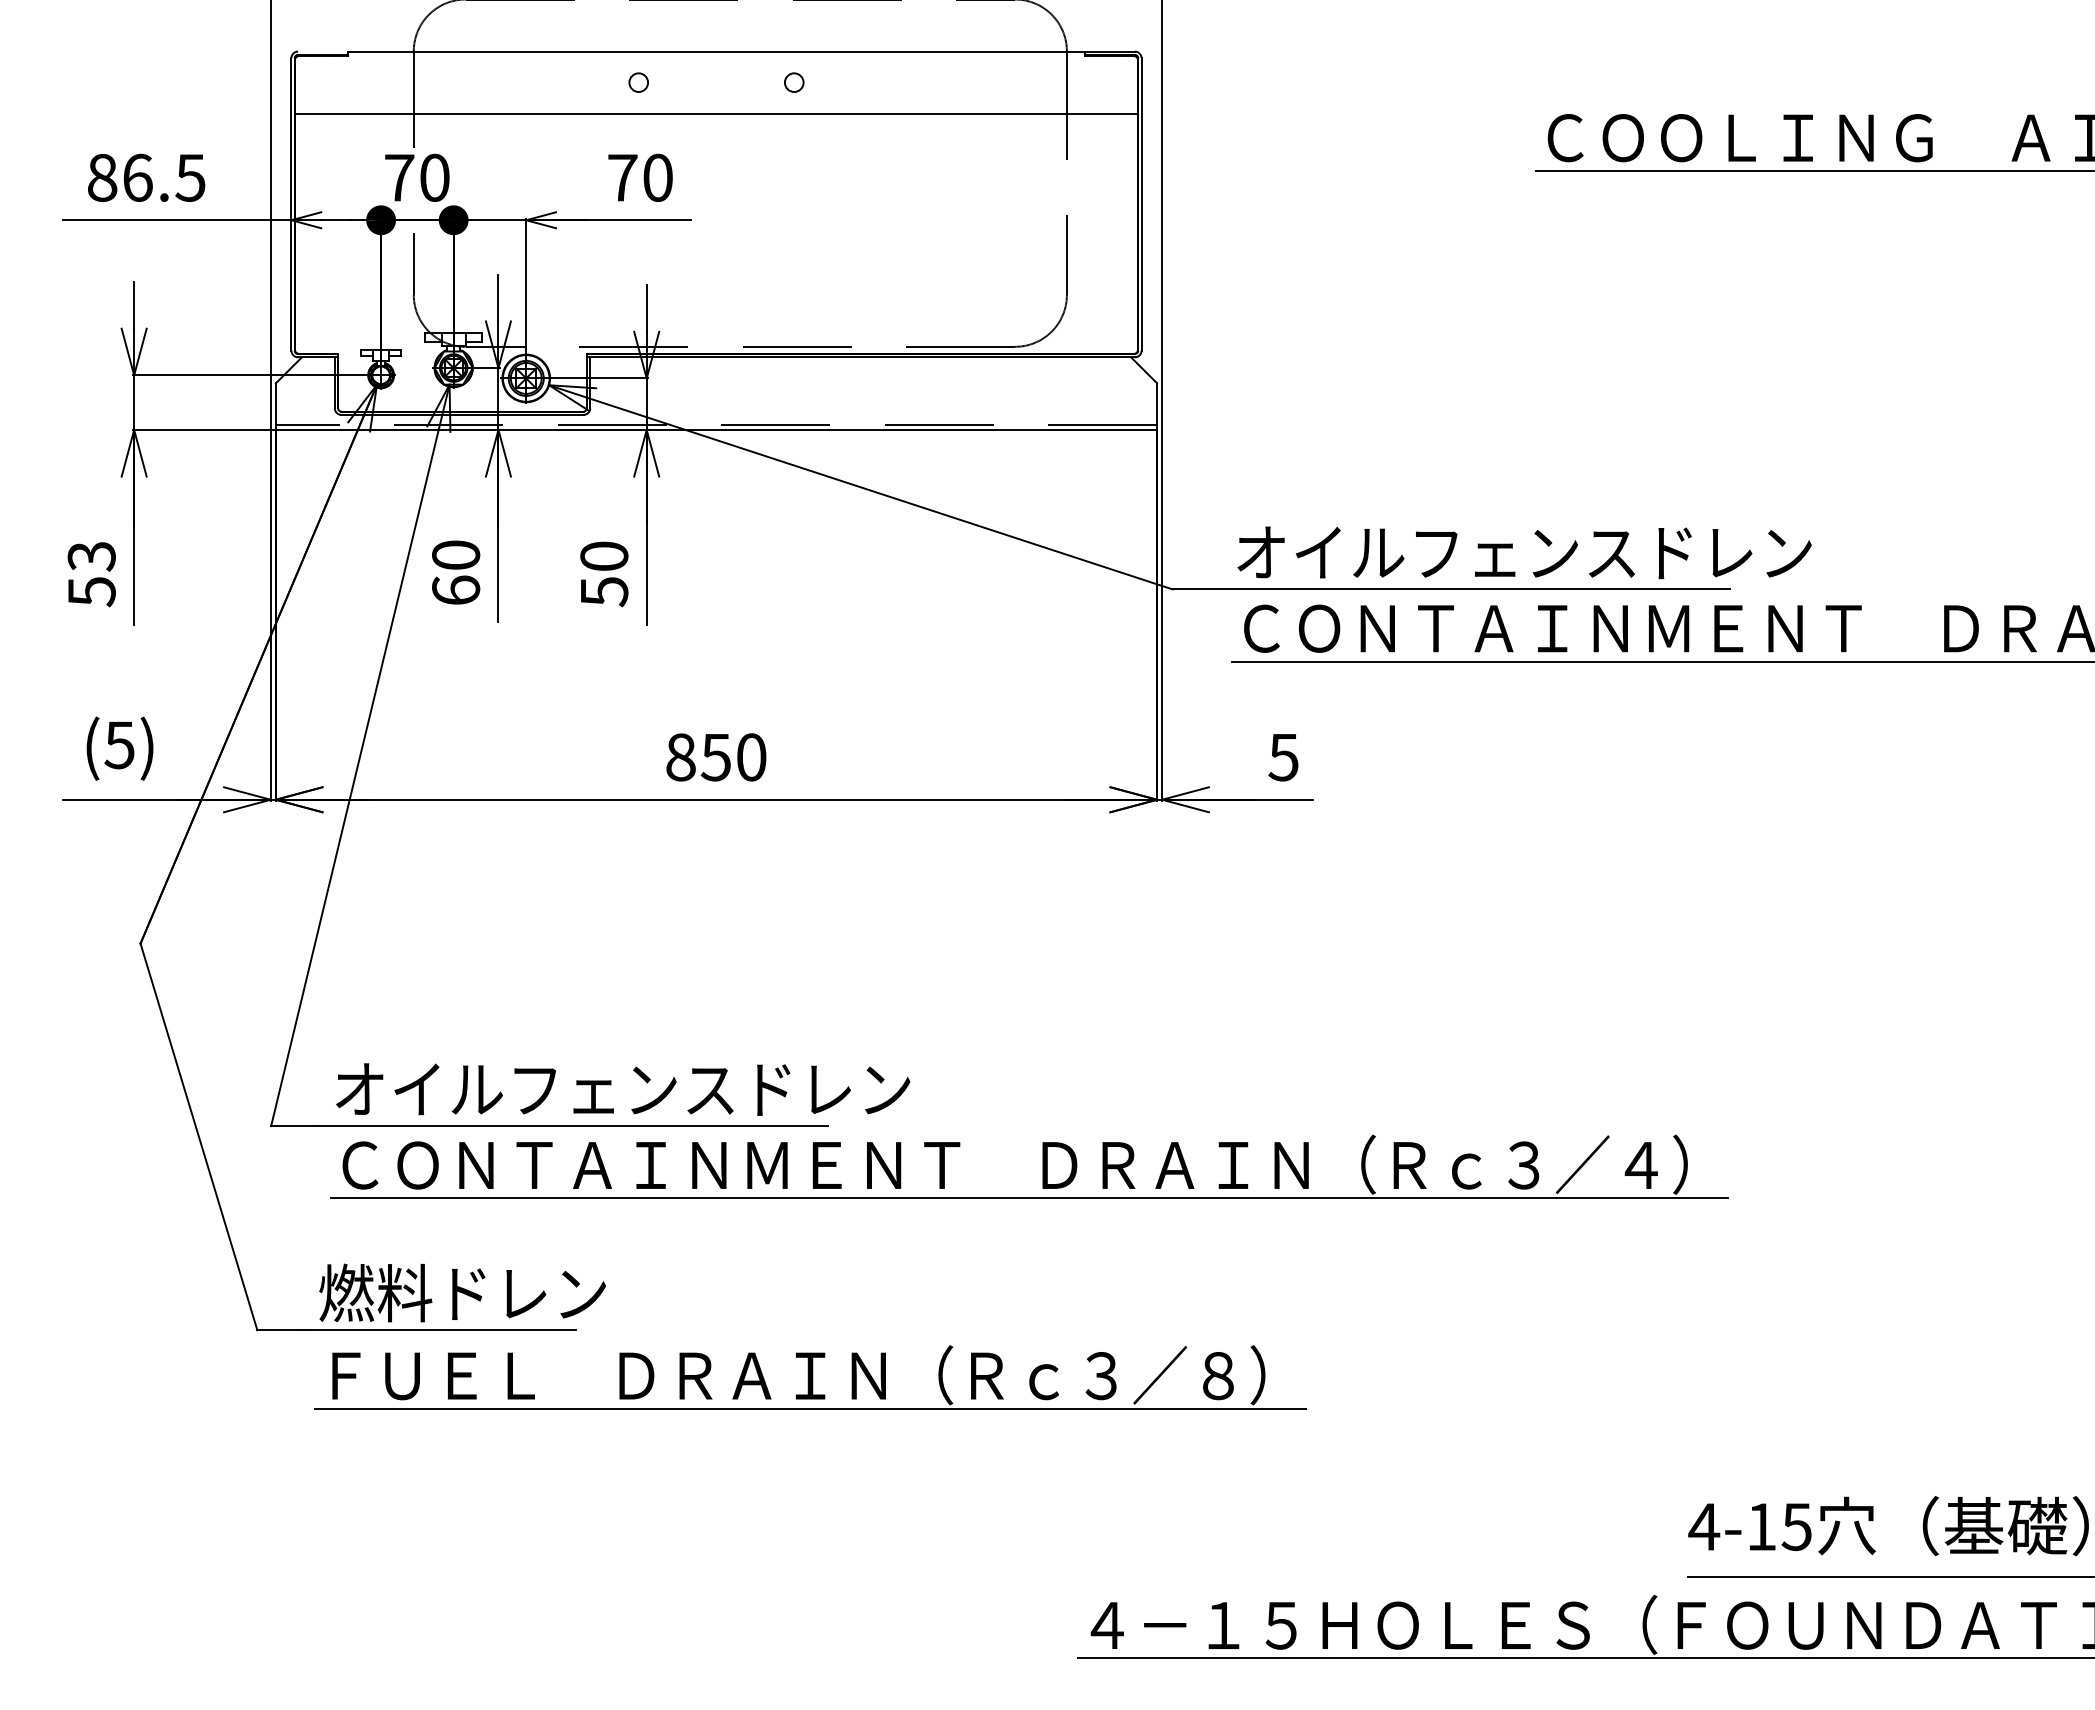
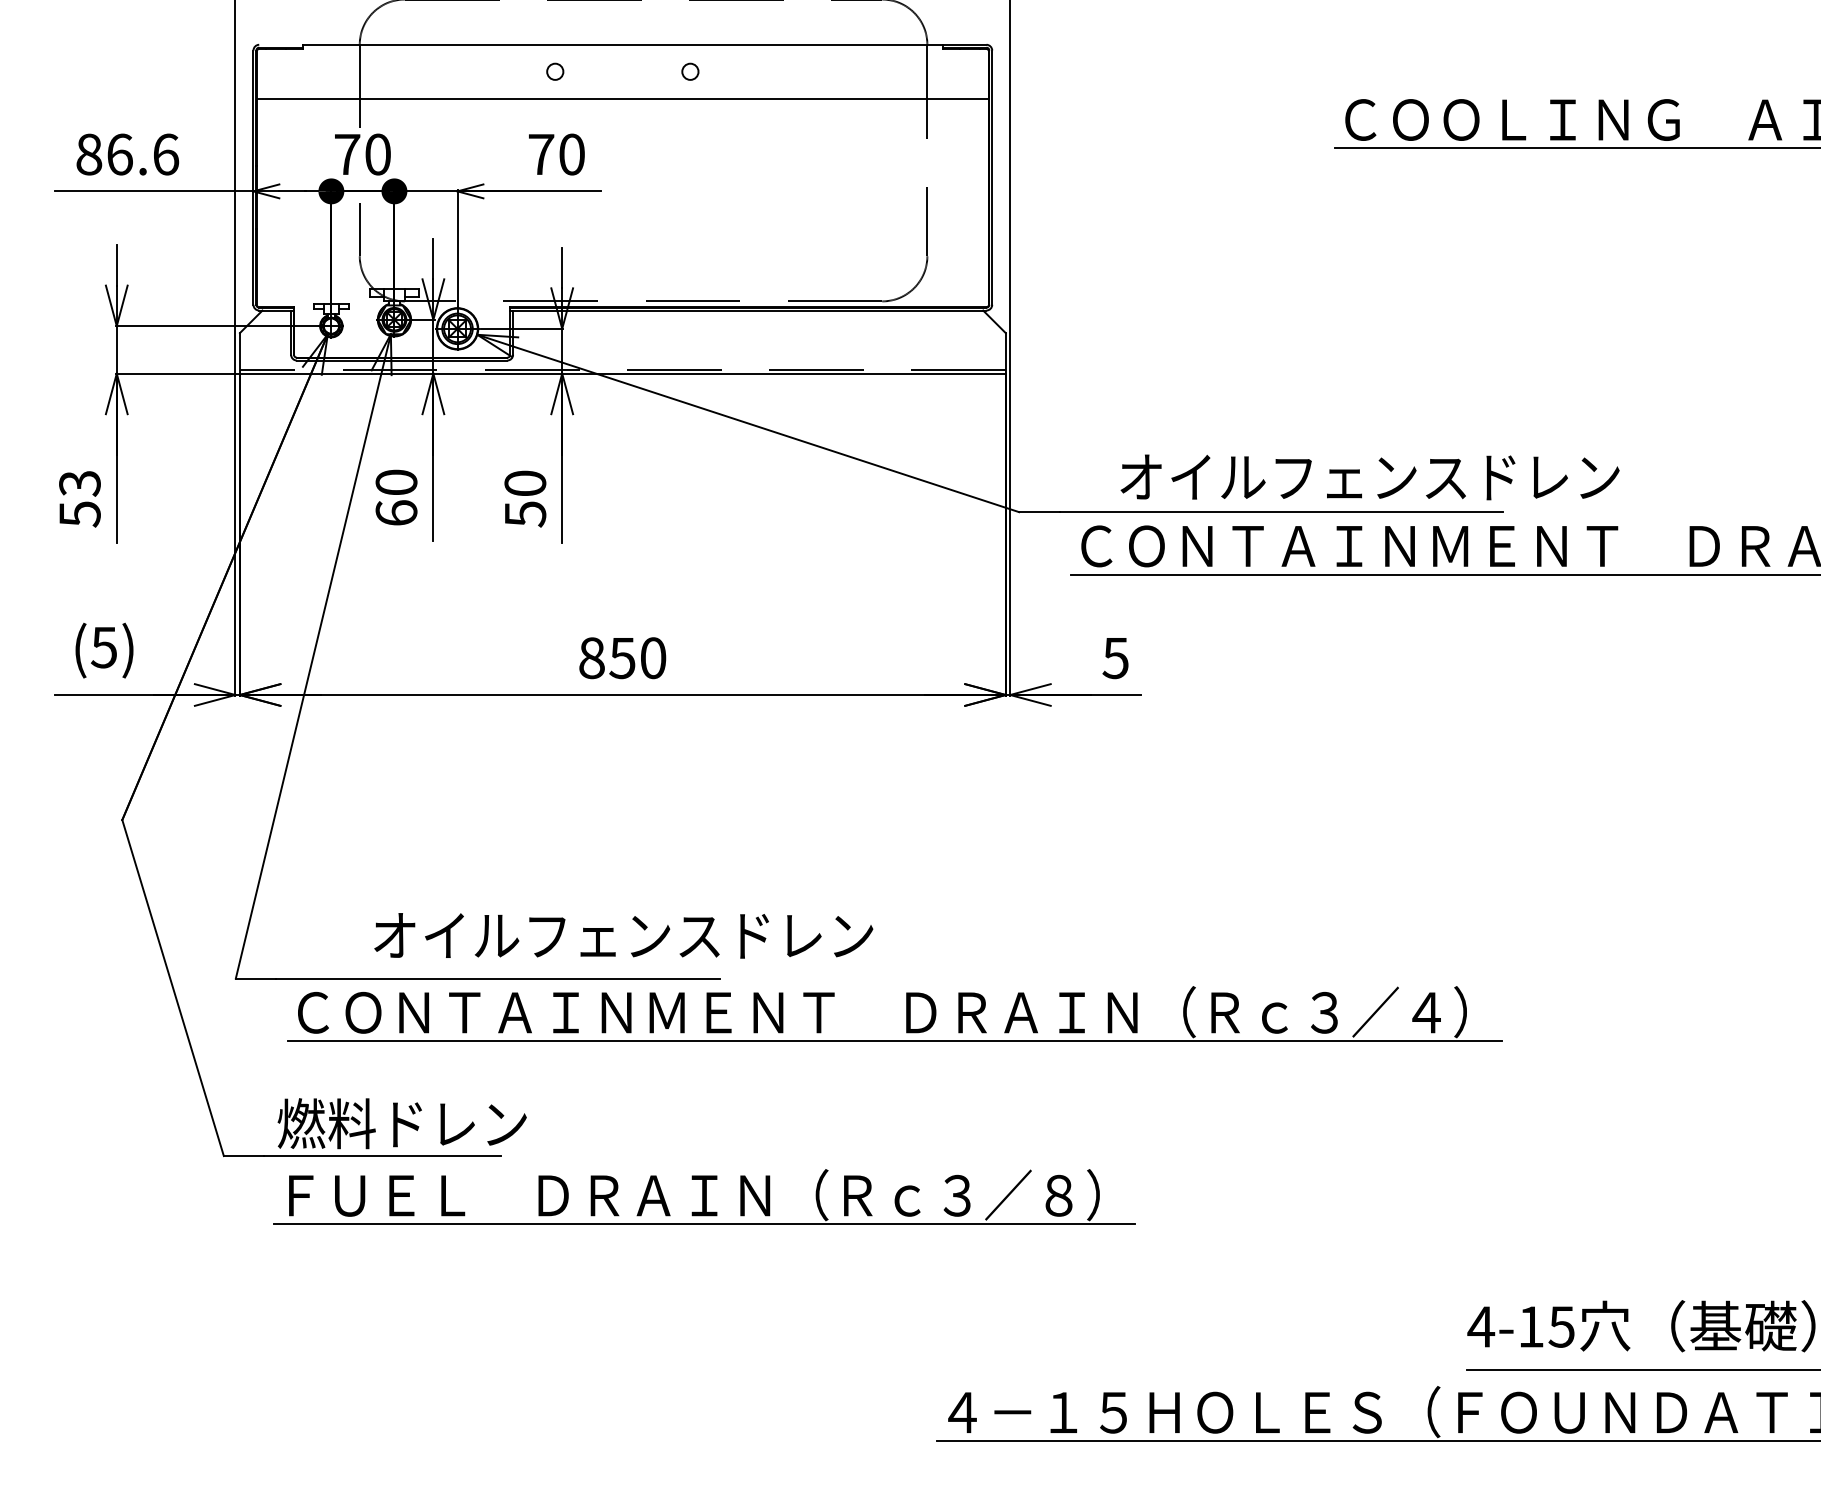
text: (190, 177) -> (165, 154), 86.5 -> 86.6
text: (1523, 552) -> (1369, 477), moved
text: (622, 1089) -> (623, 935), moved

